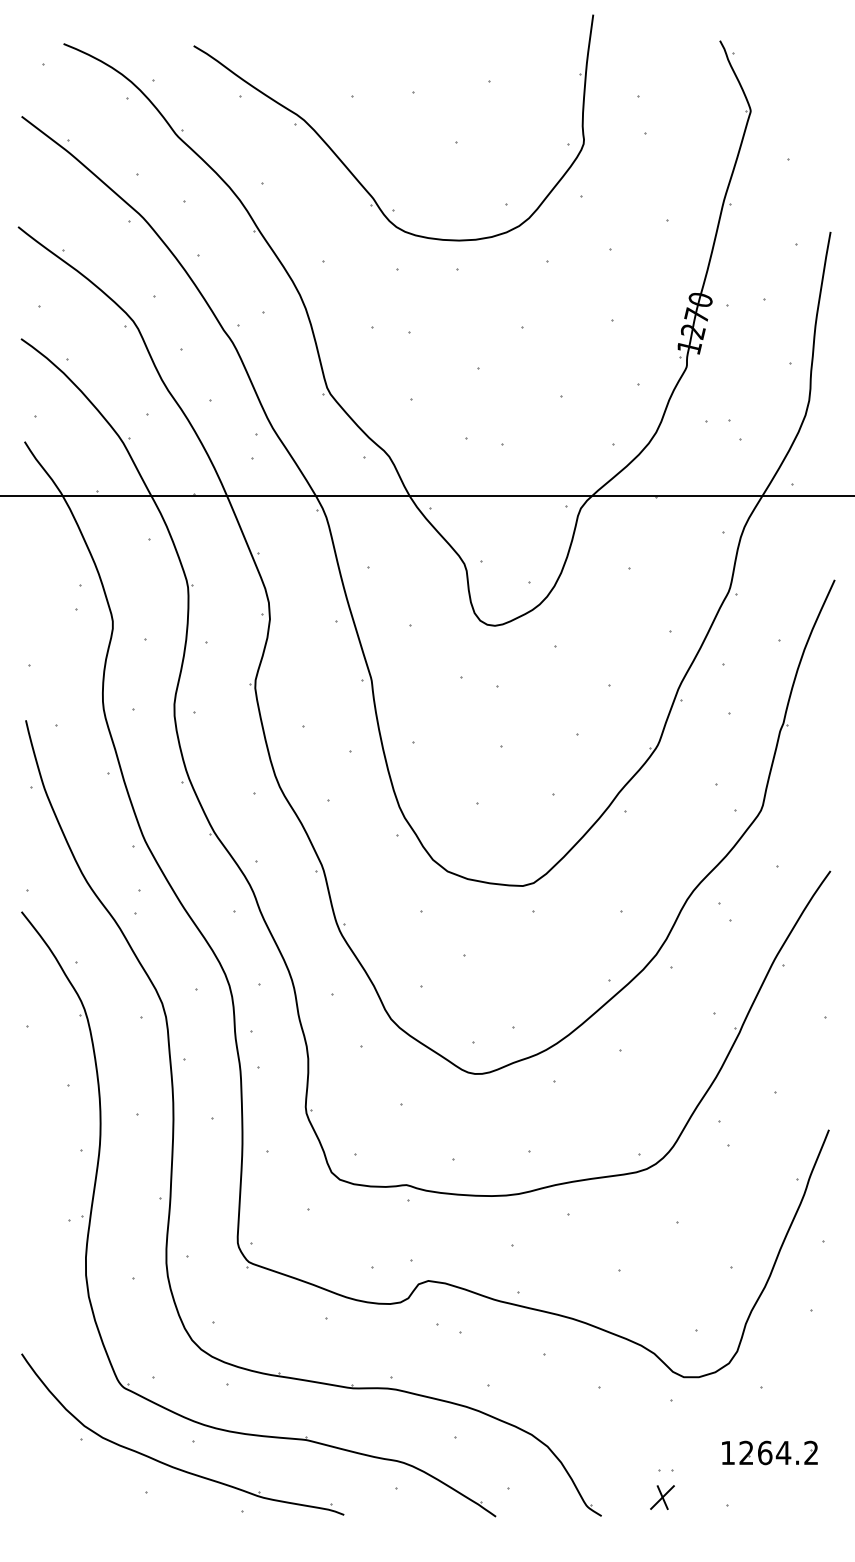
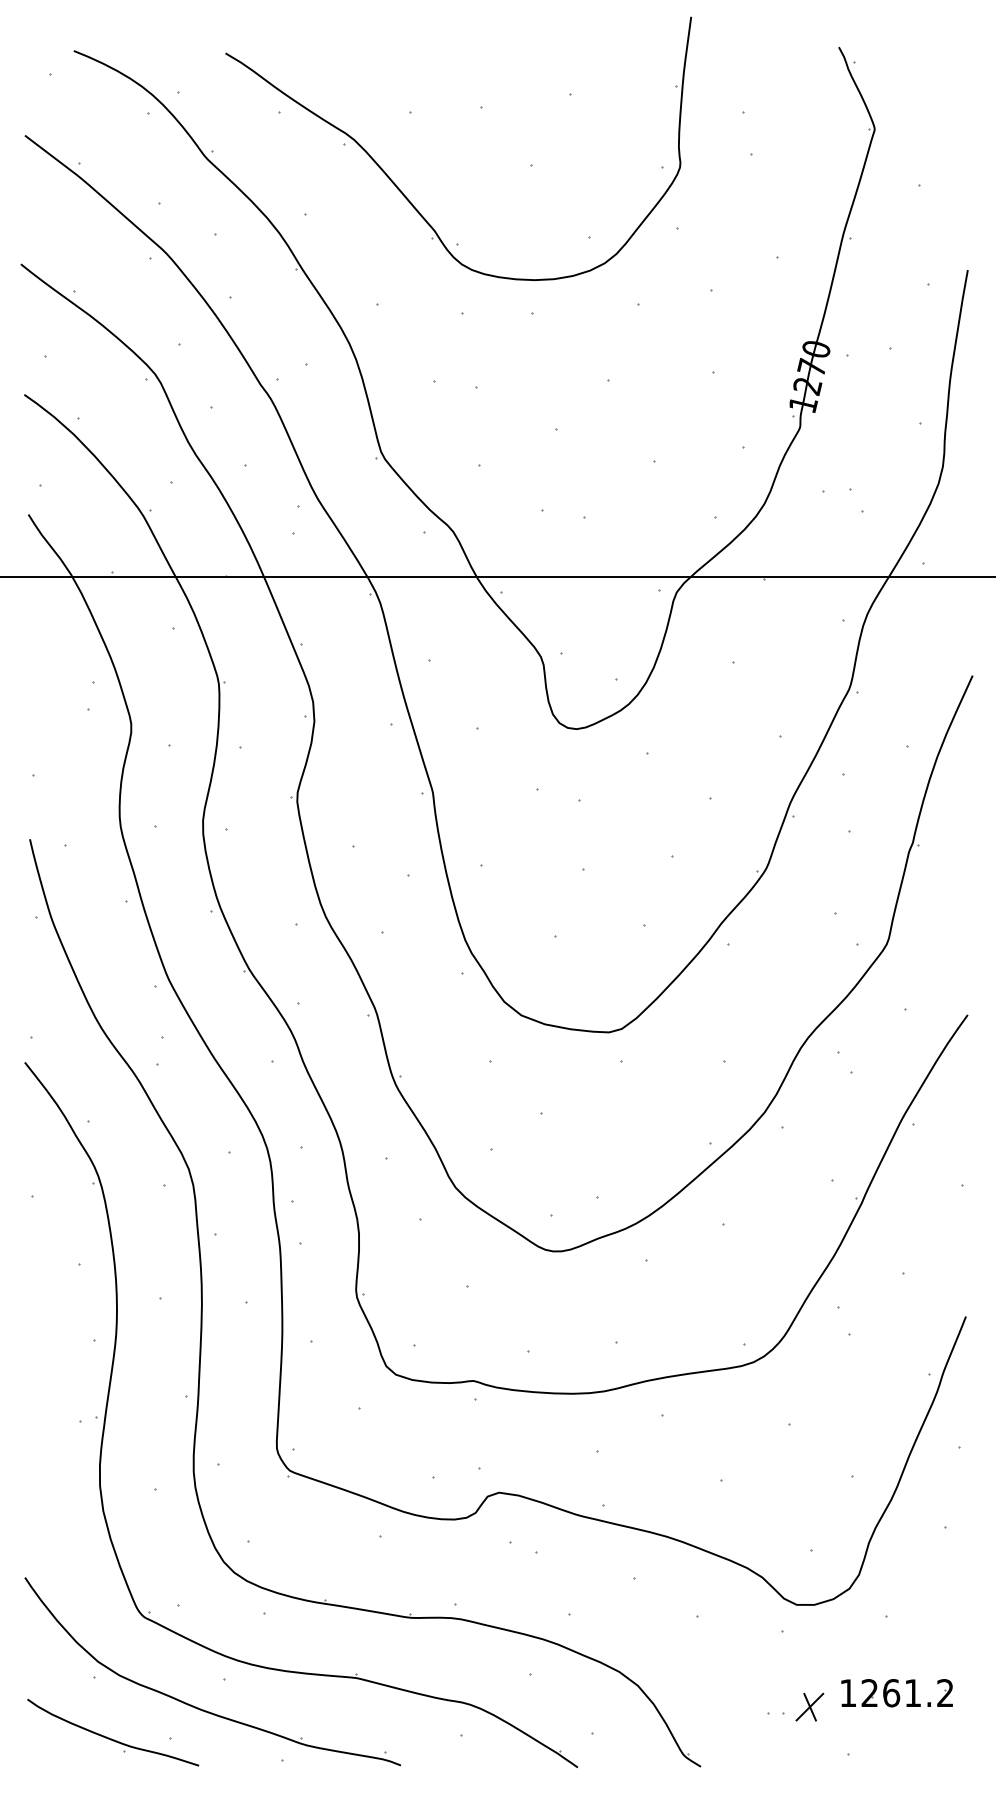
text: (783, 1452) -> (912, 1692), 1264.2 -> 1261.2
part: (95, 1491) -> (111, 1738), added
part: (662, 1497) -> (809, 1706), moved

